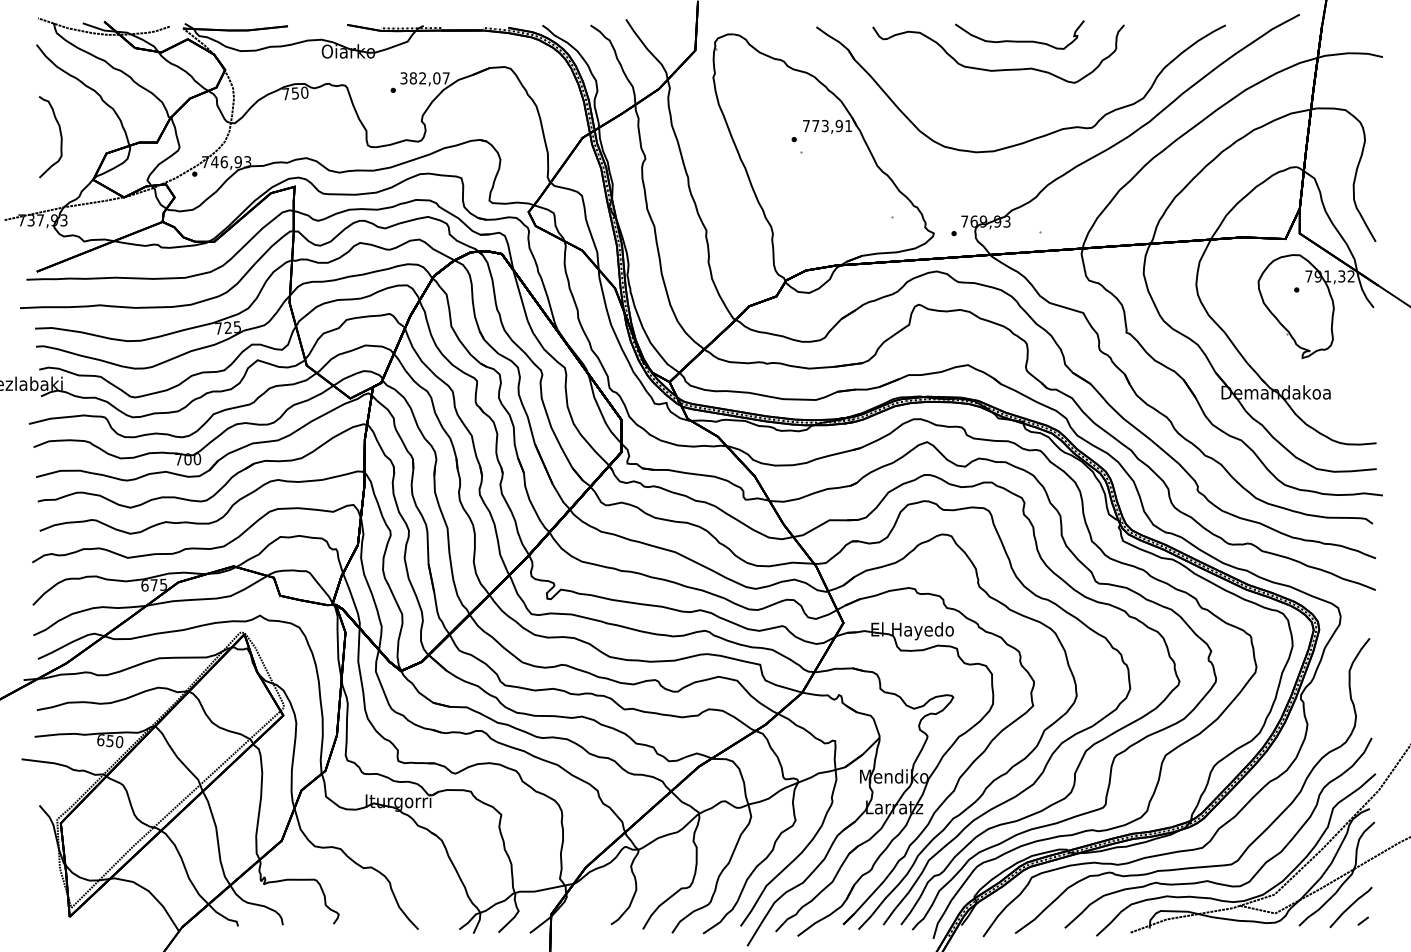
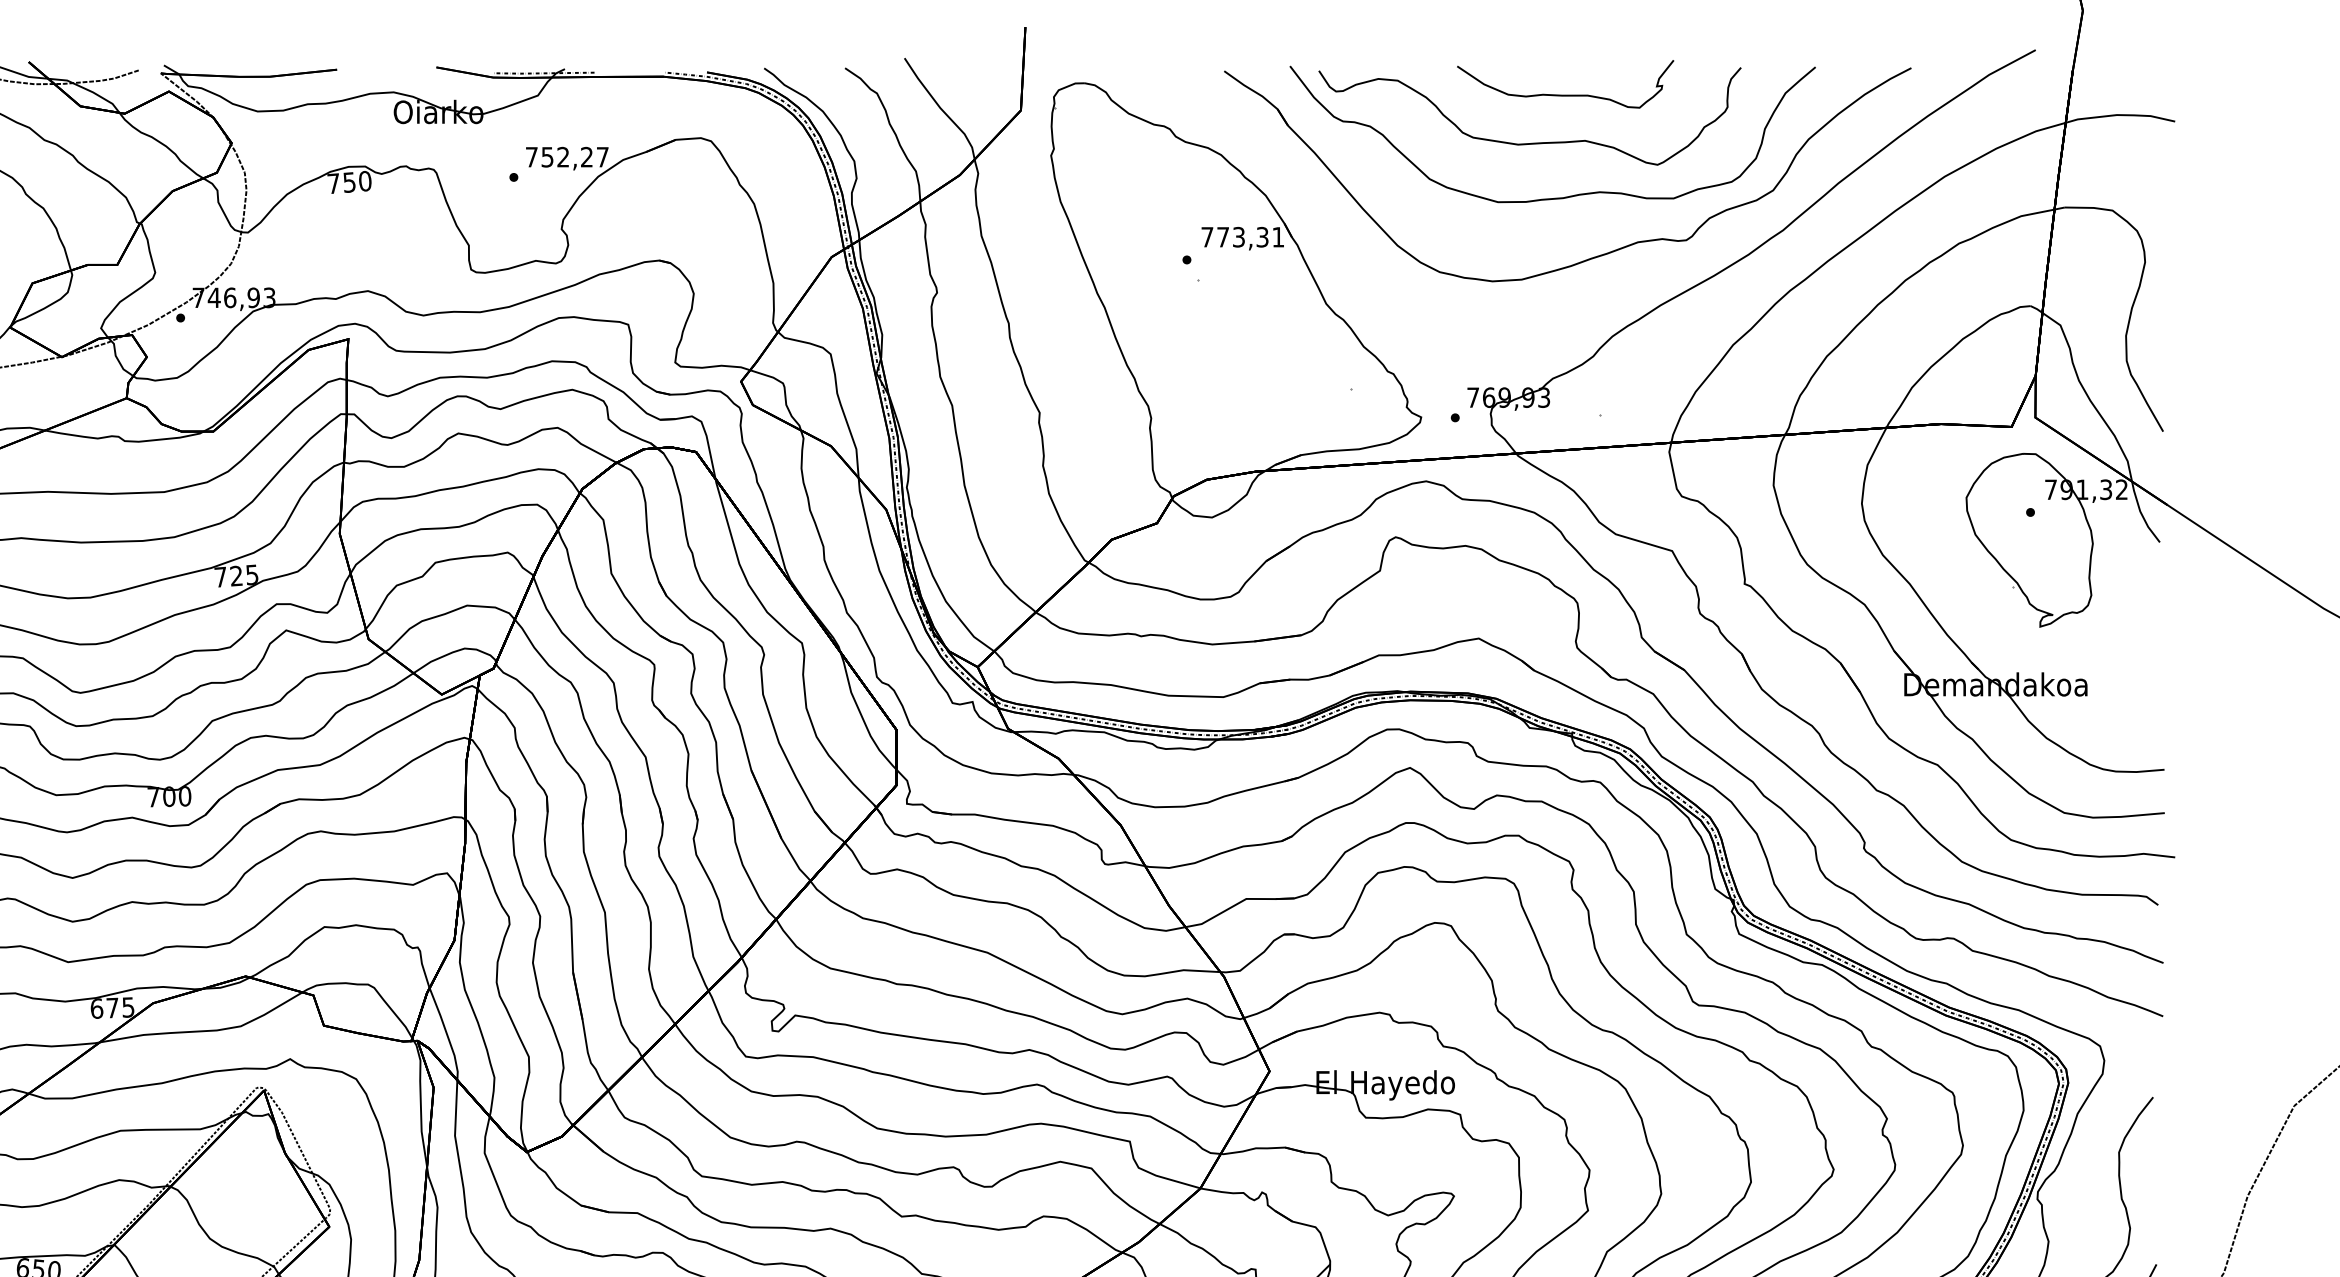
text: (420, 78) -> (559, 157), 382,07 -> 752,27
curve: (1017, 101) -> (1561, 196), added
text: (838, 125) -> (1261, 236), 773,91 -> 773,31

